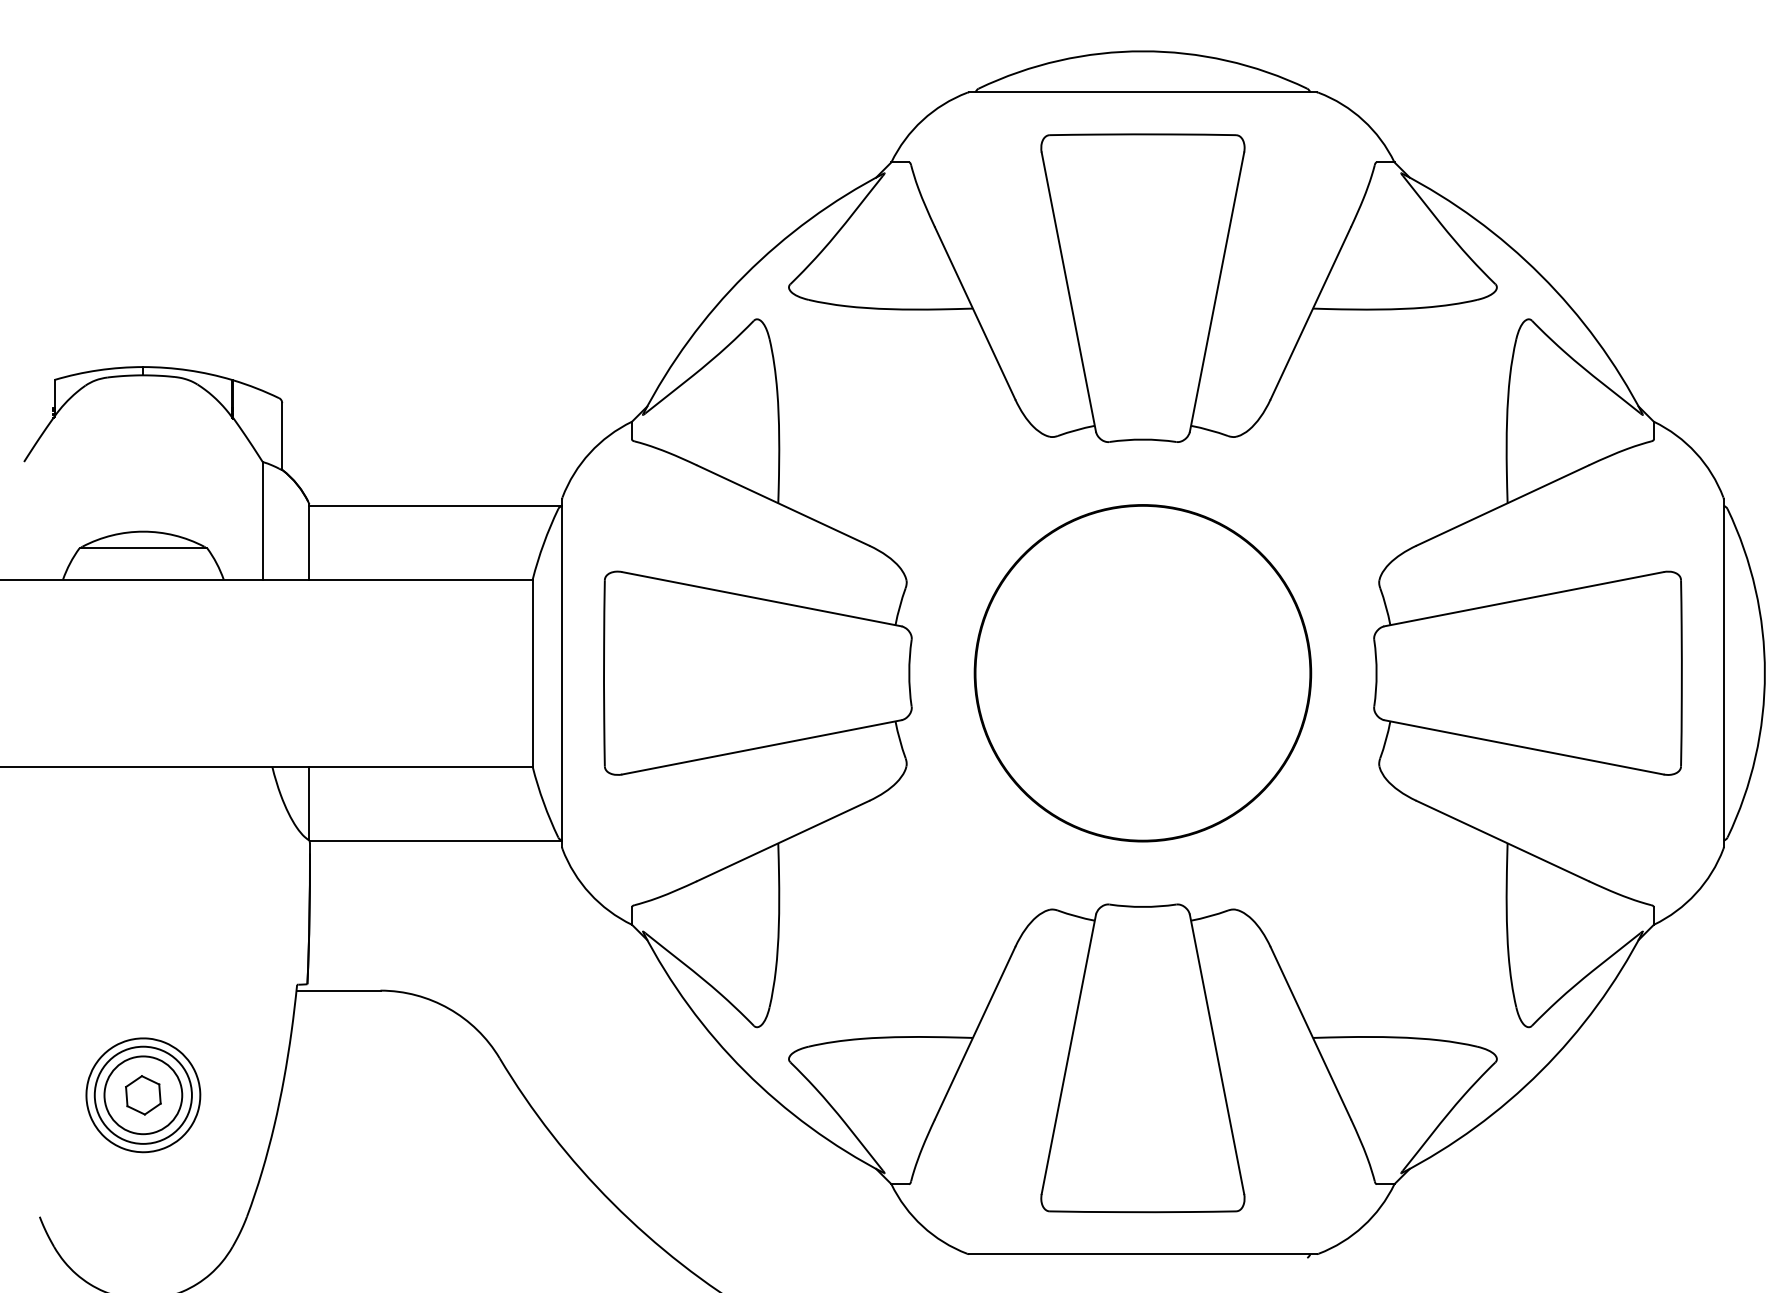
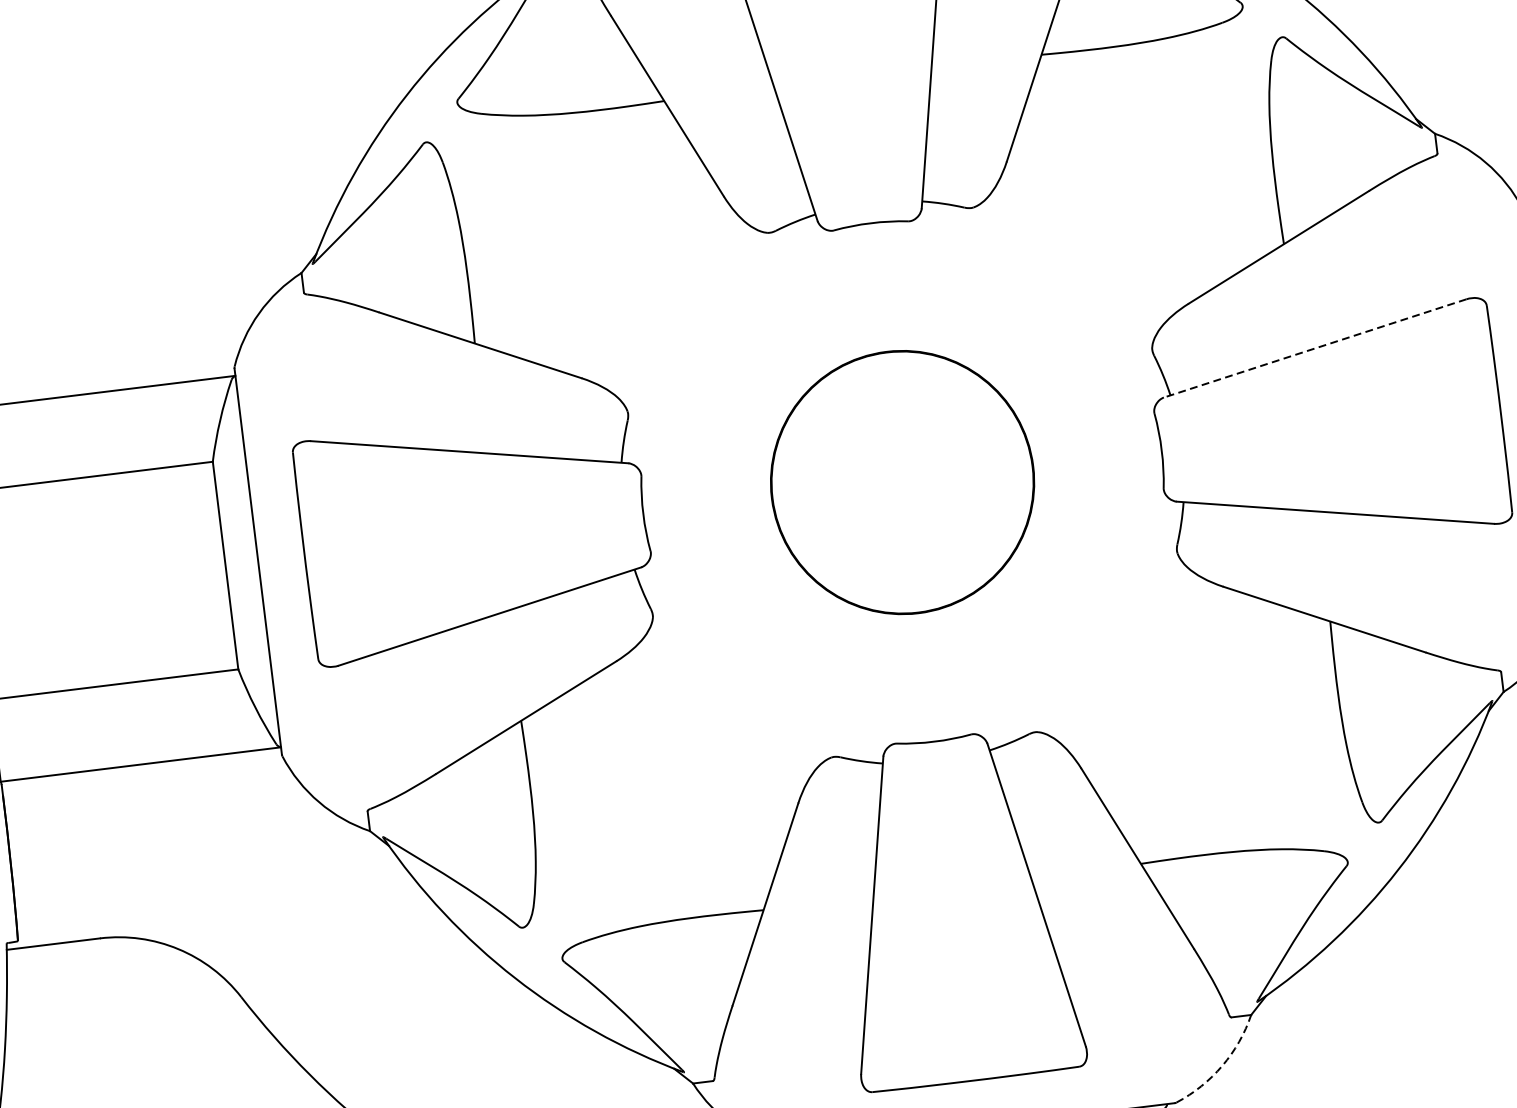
line: (1523, 599) -> (1314, 348), solid -> dashed
part: (1142, 673) -> (902, 482), size x0.7
arc: (1363, 1226) -> (1222, 1066), solid -> dashed

